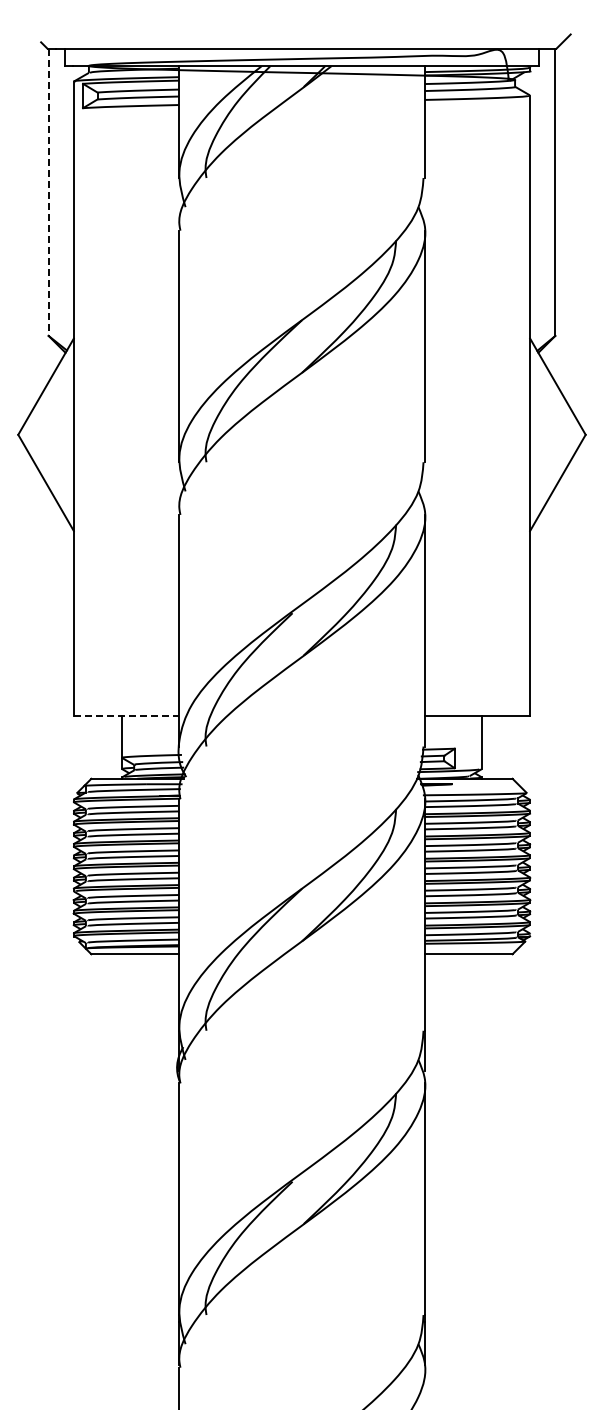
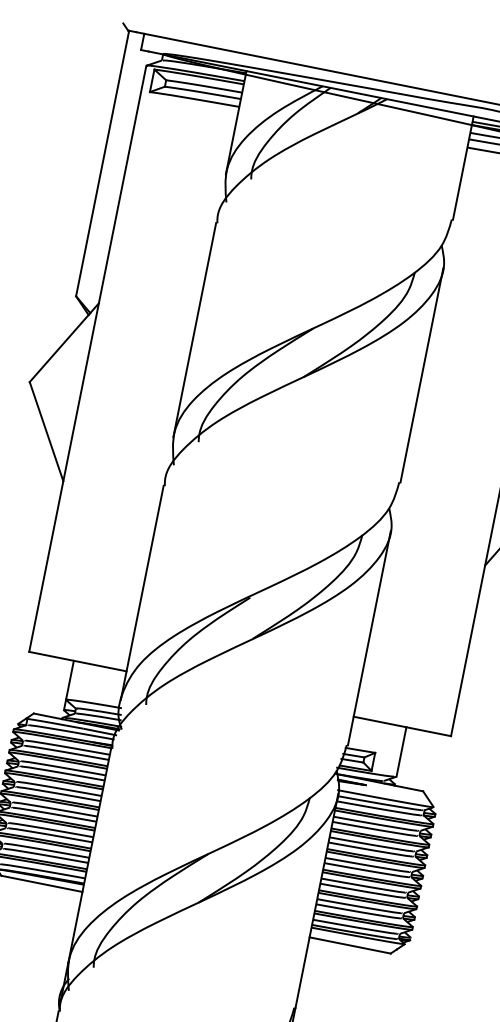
line: (48, 192) -> (102, 163), dashed -> solid
line: (126, 715) -> (77, 661), dashed -> solid

